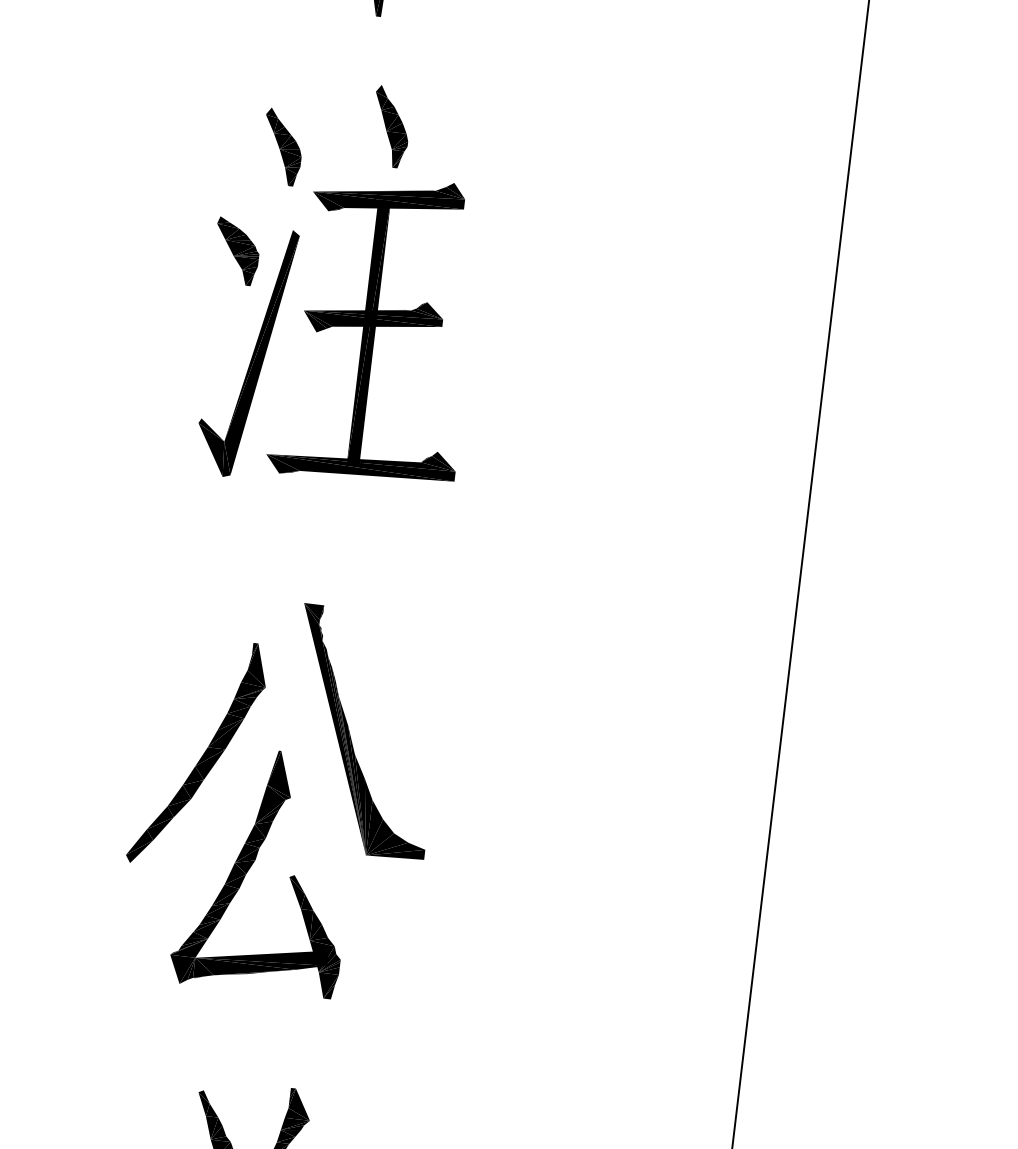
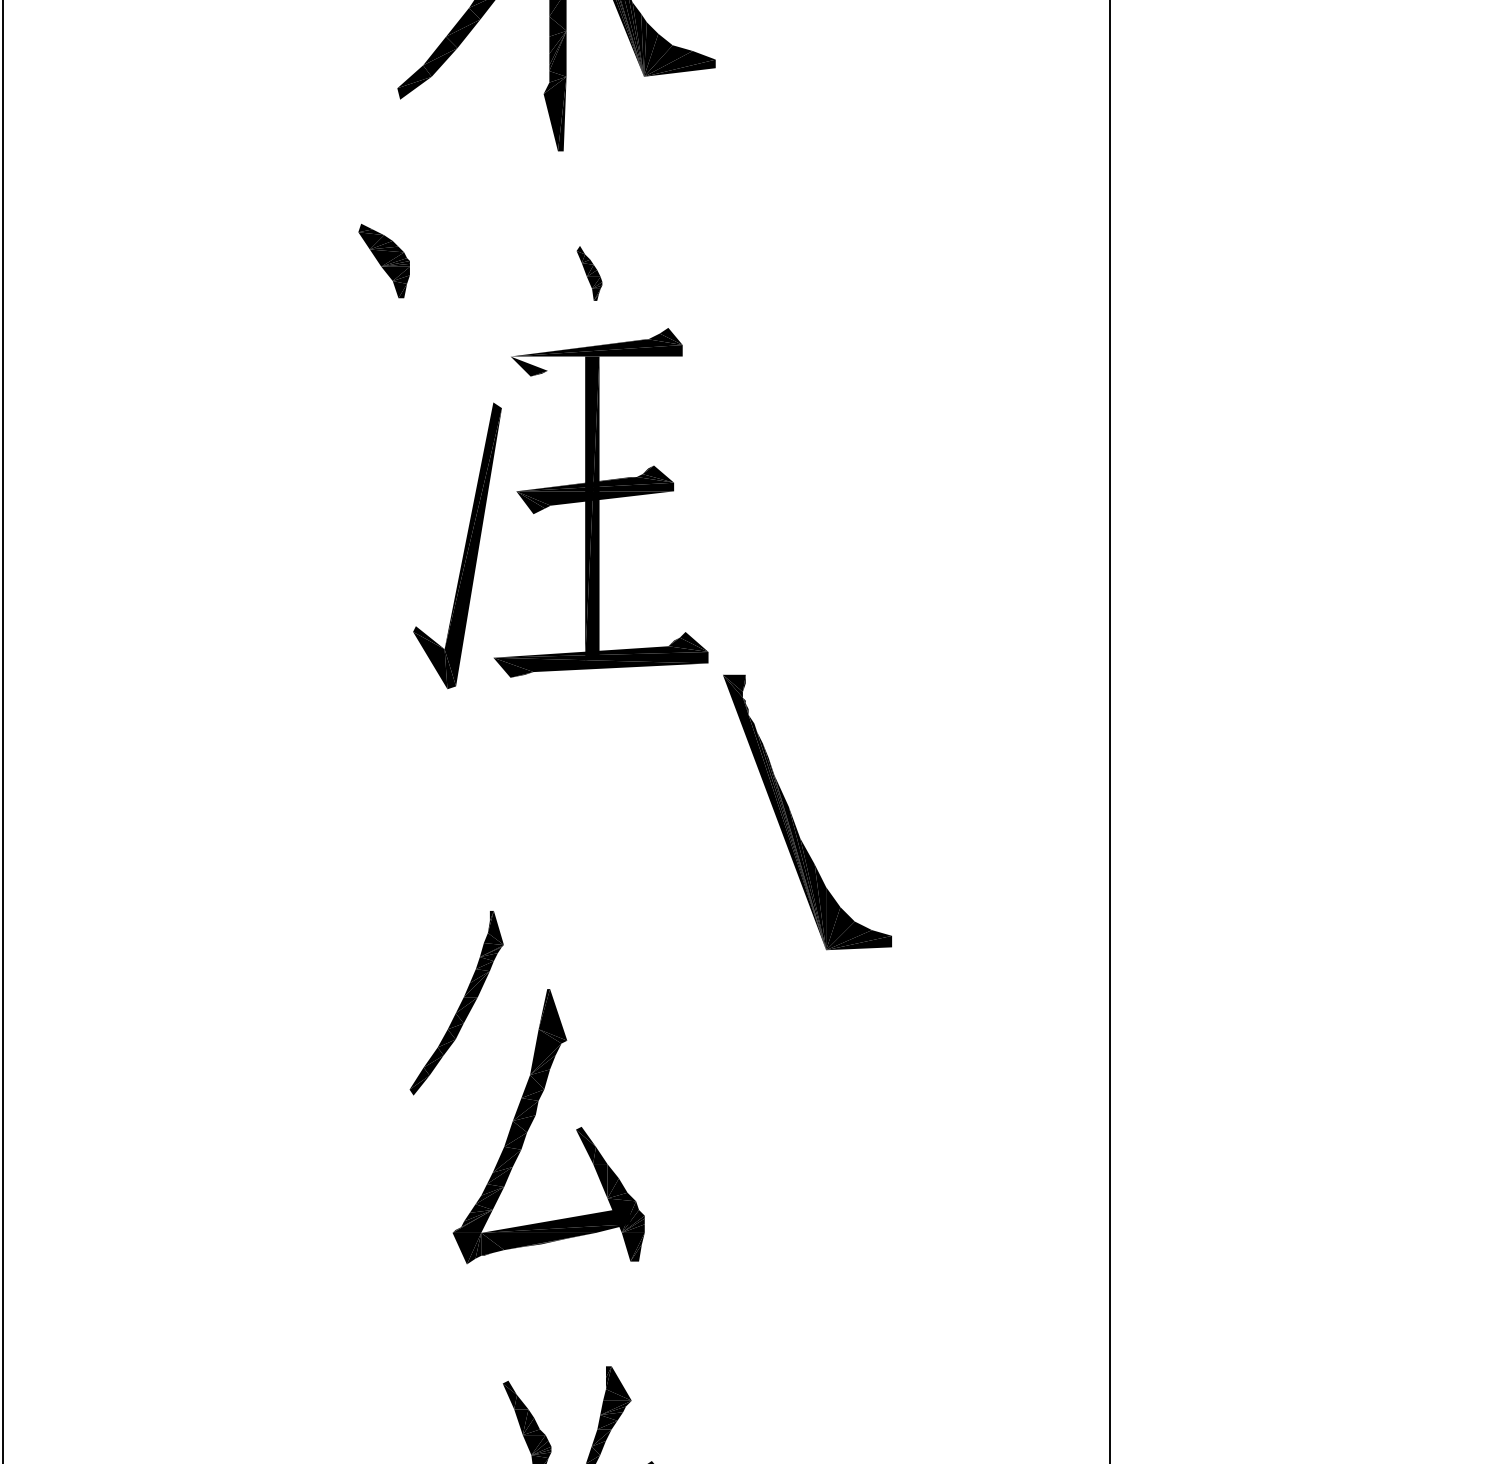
part: (390, 126) -> (589, 273), size x0.6
part: (282, 146) -> (470, 310), removed
fill: (387, 206) -> (596, 363), removed
part: (236, 250) -> (383, 260), moved
part: (350, 734) -> (792, 816), moved
part: (197, 752) -> (456, 1002), size x0.7

